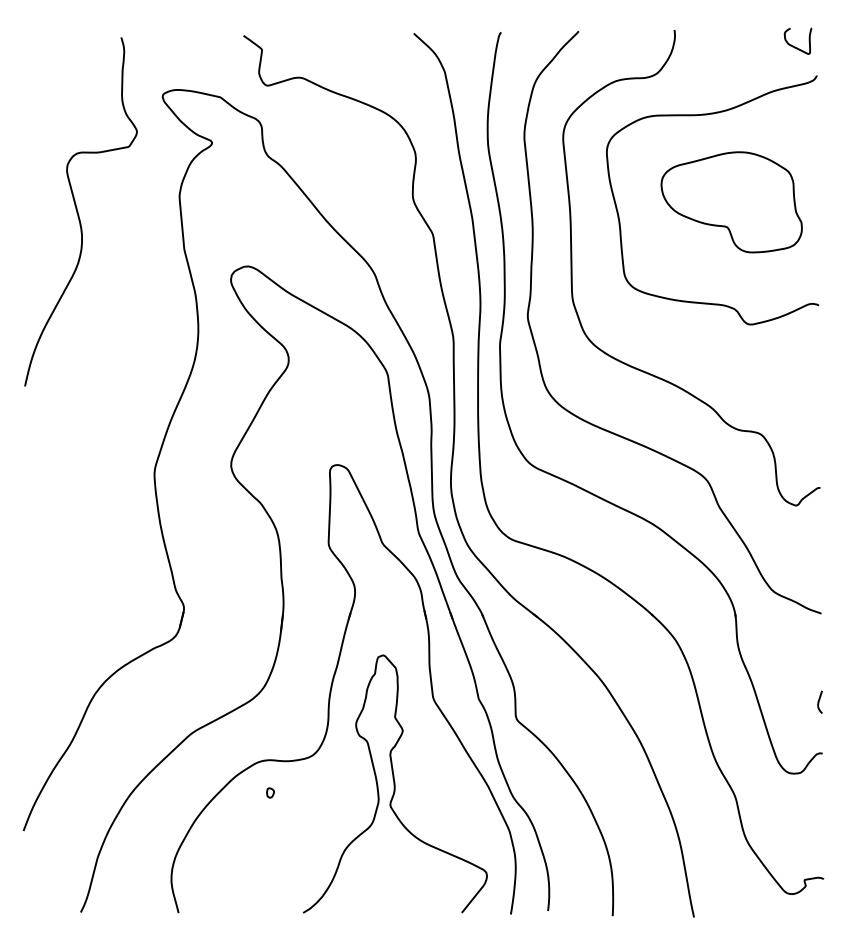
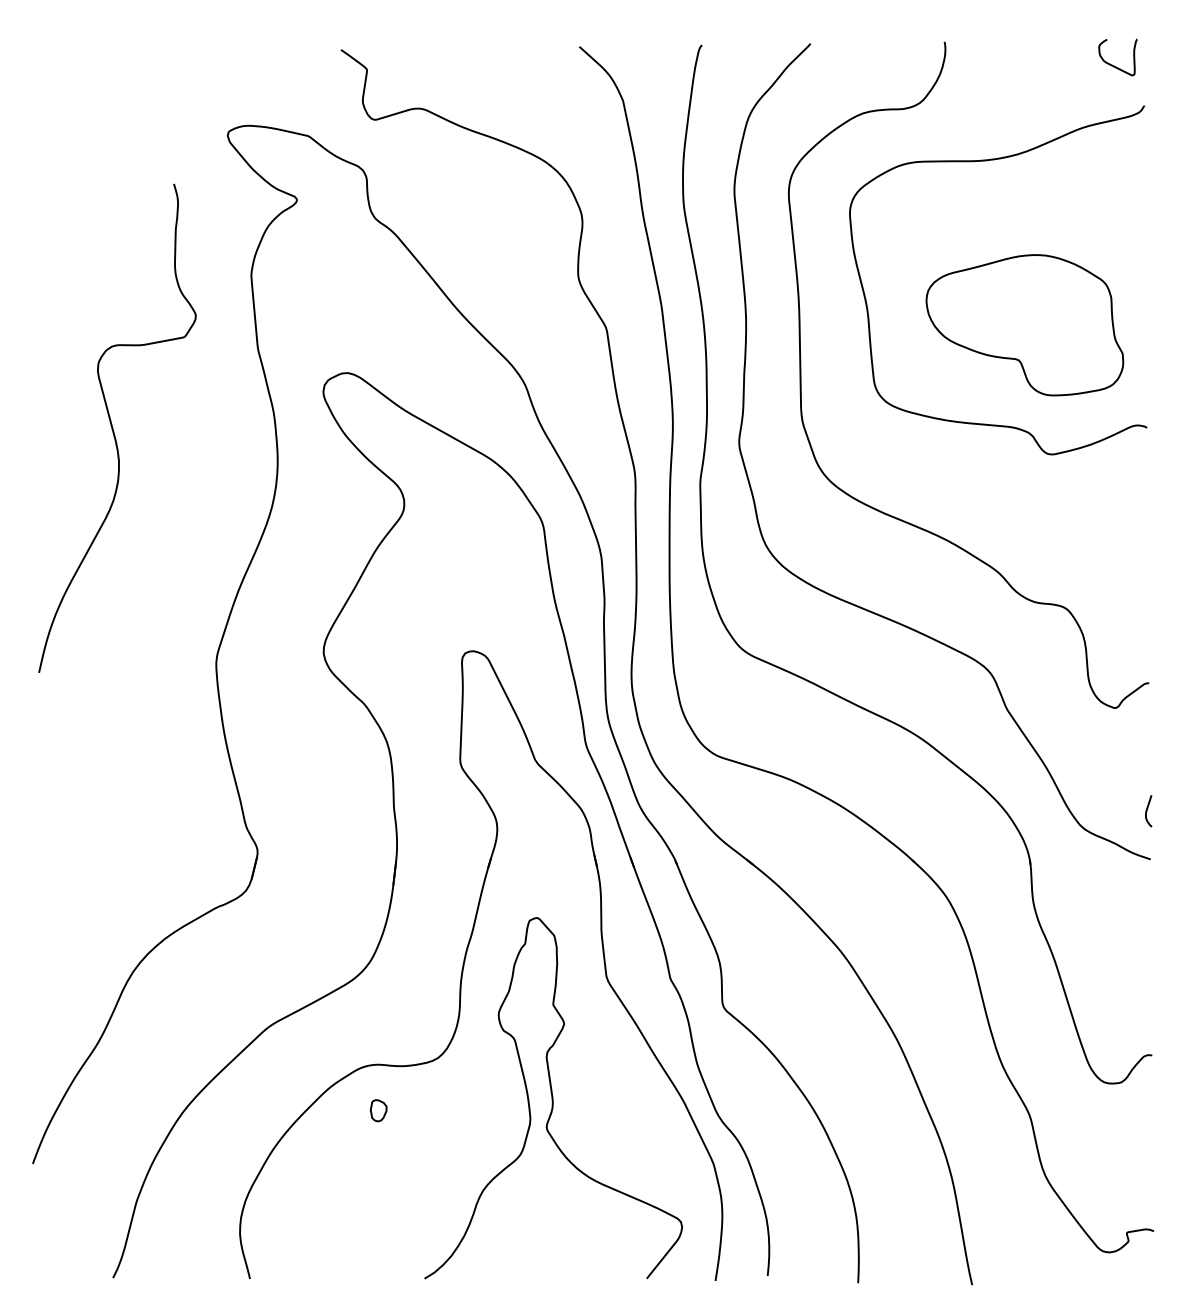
part: (731, 202) -> (1024, 325), moved
curve: (78, 211) -> (113, 427), moved
curve: (819, 701) -> (1147, 810), moved
part: (270, 792) -> (378, 1109), size x1.6

